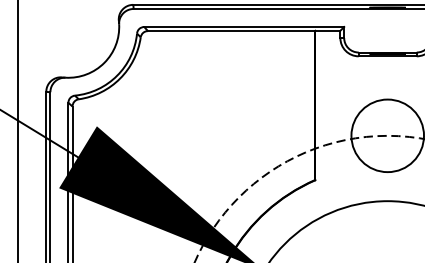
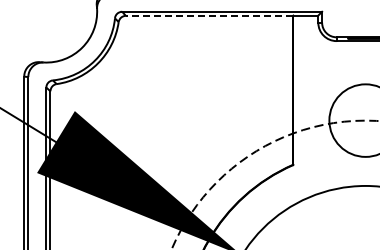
line: (231, 31) -> (209, 16), solid -> dashed

